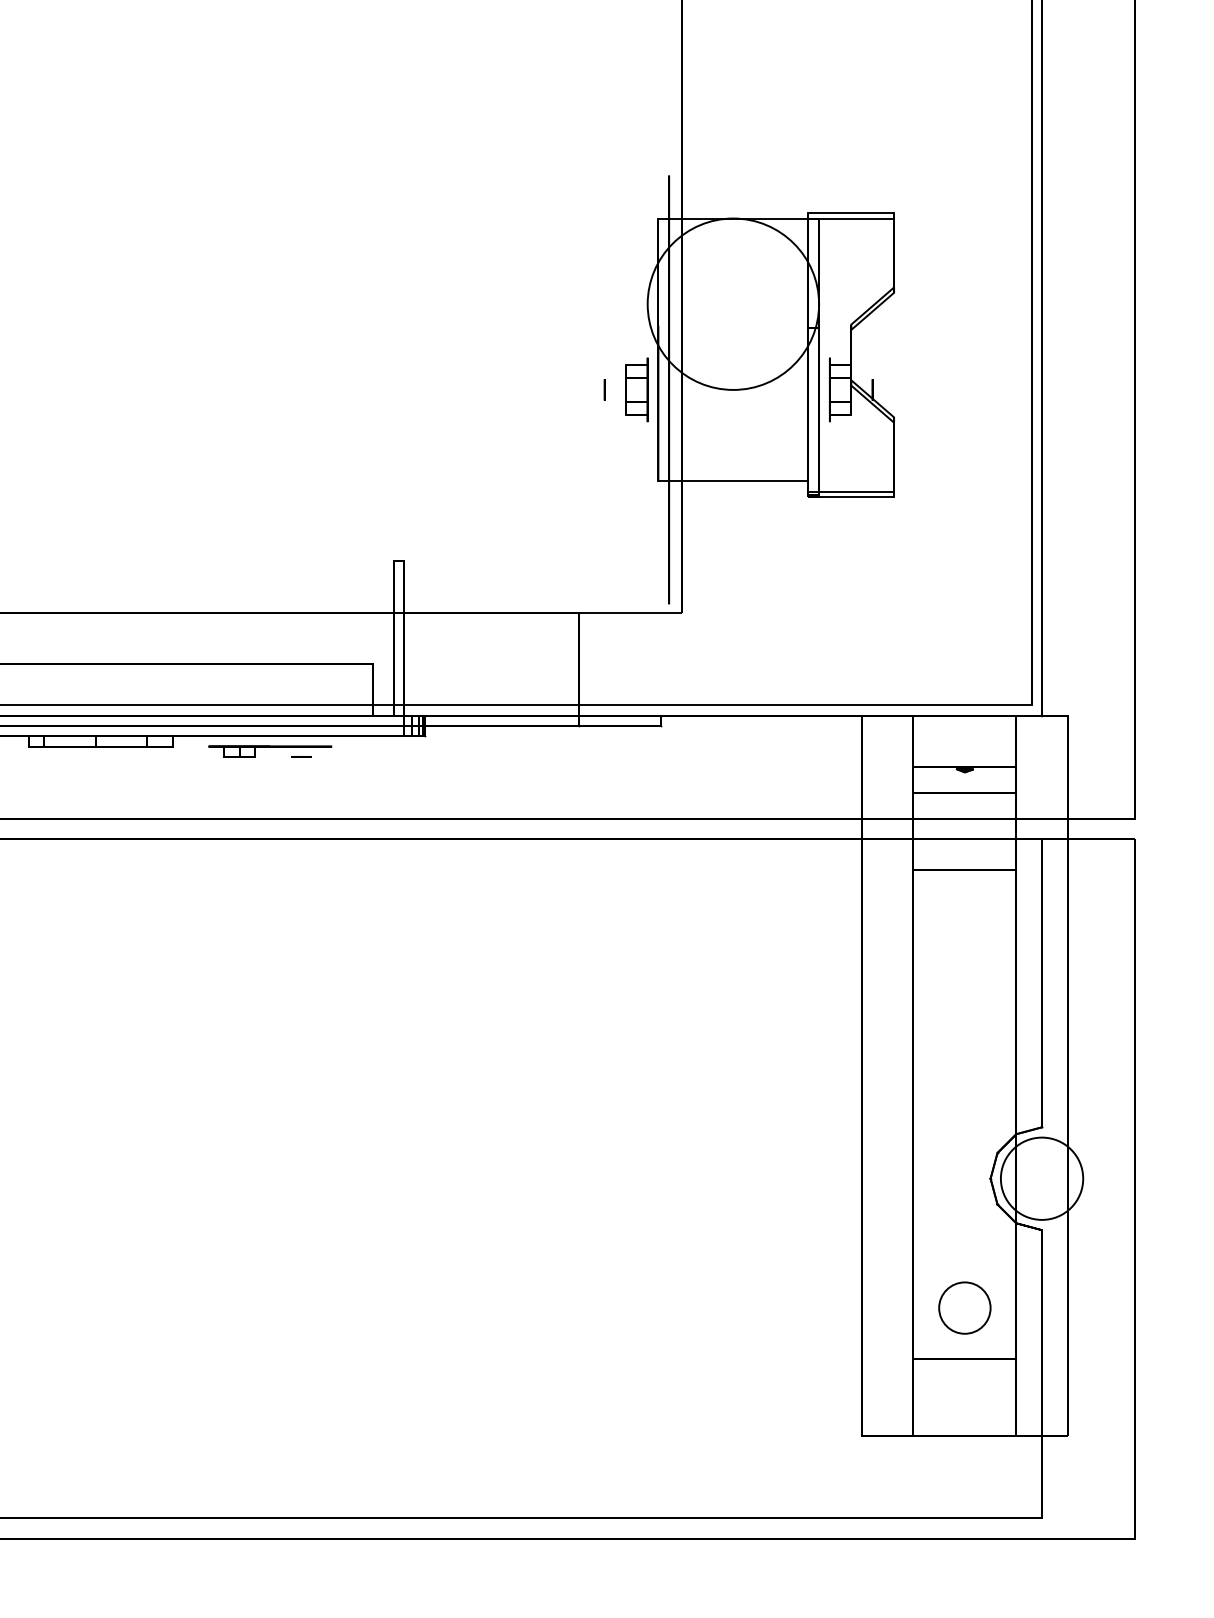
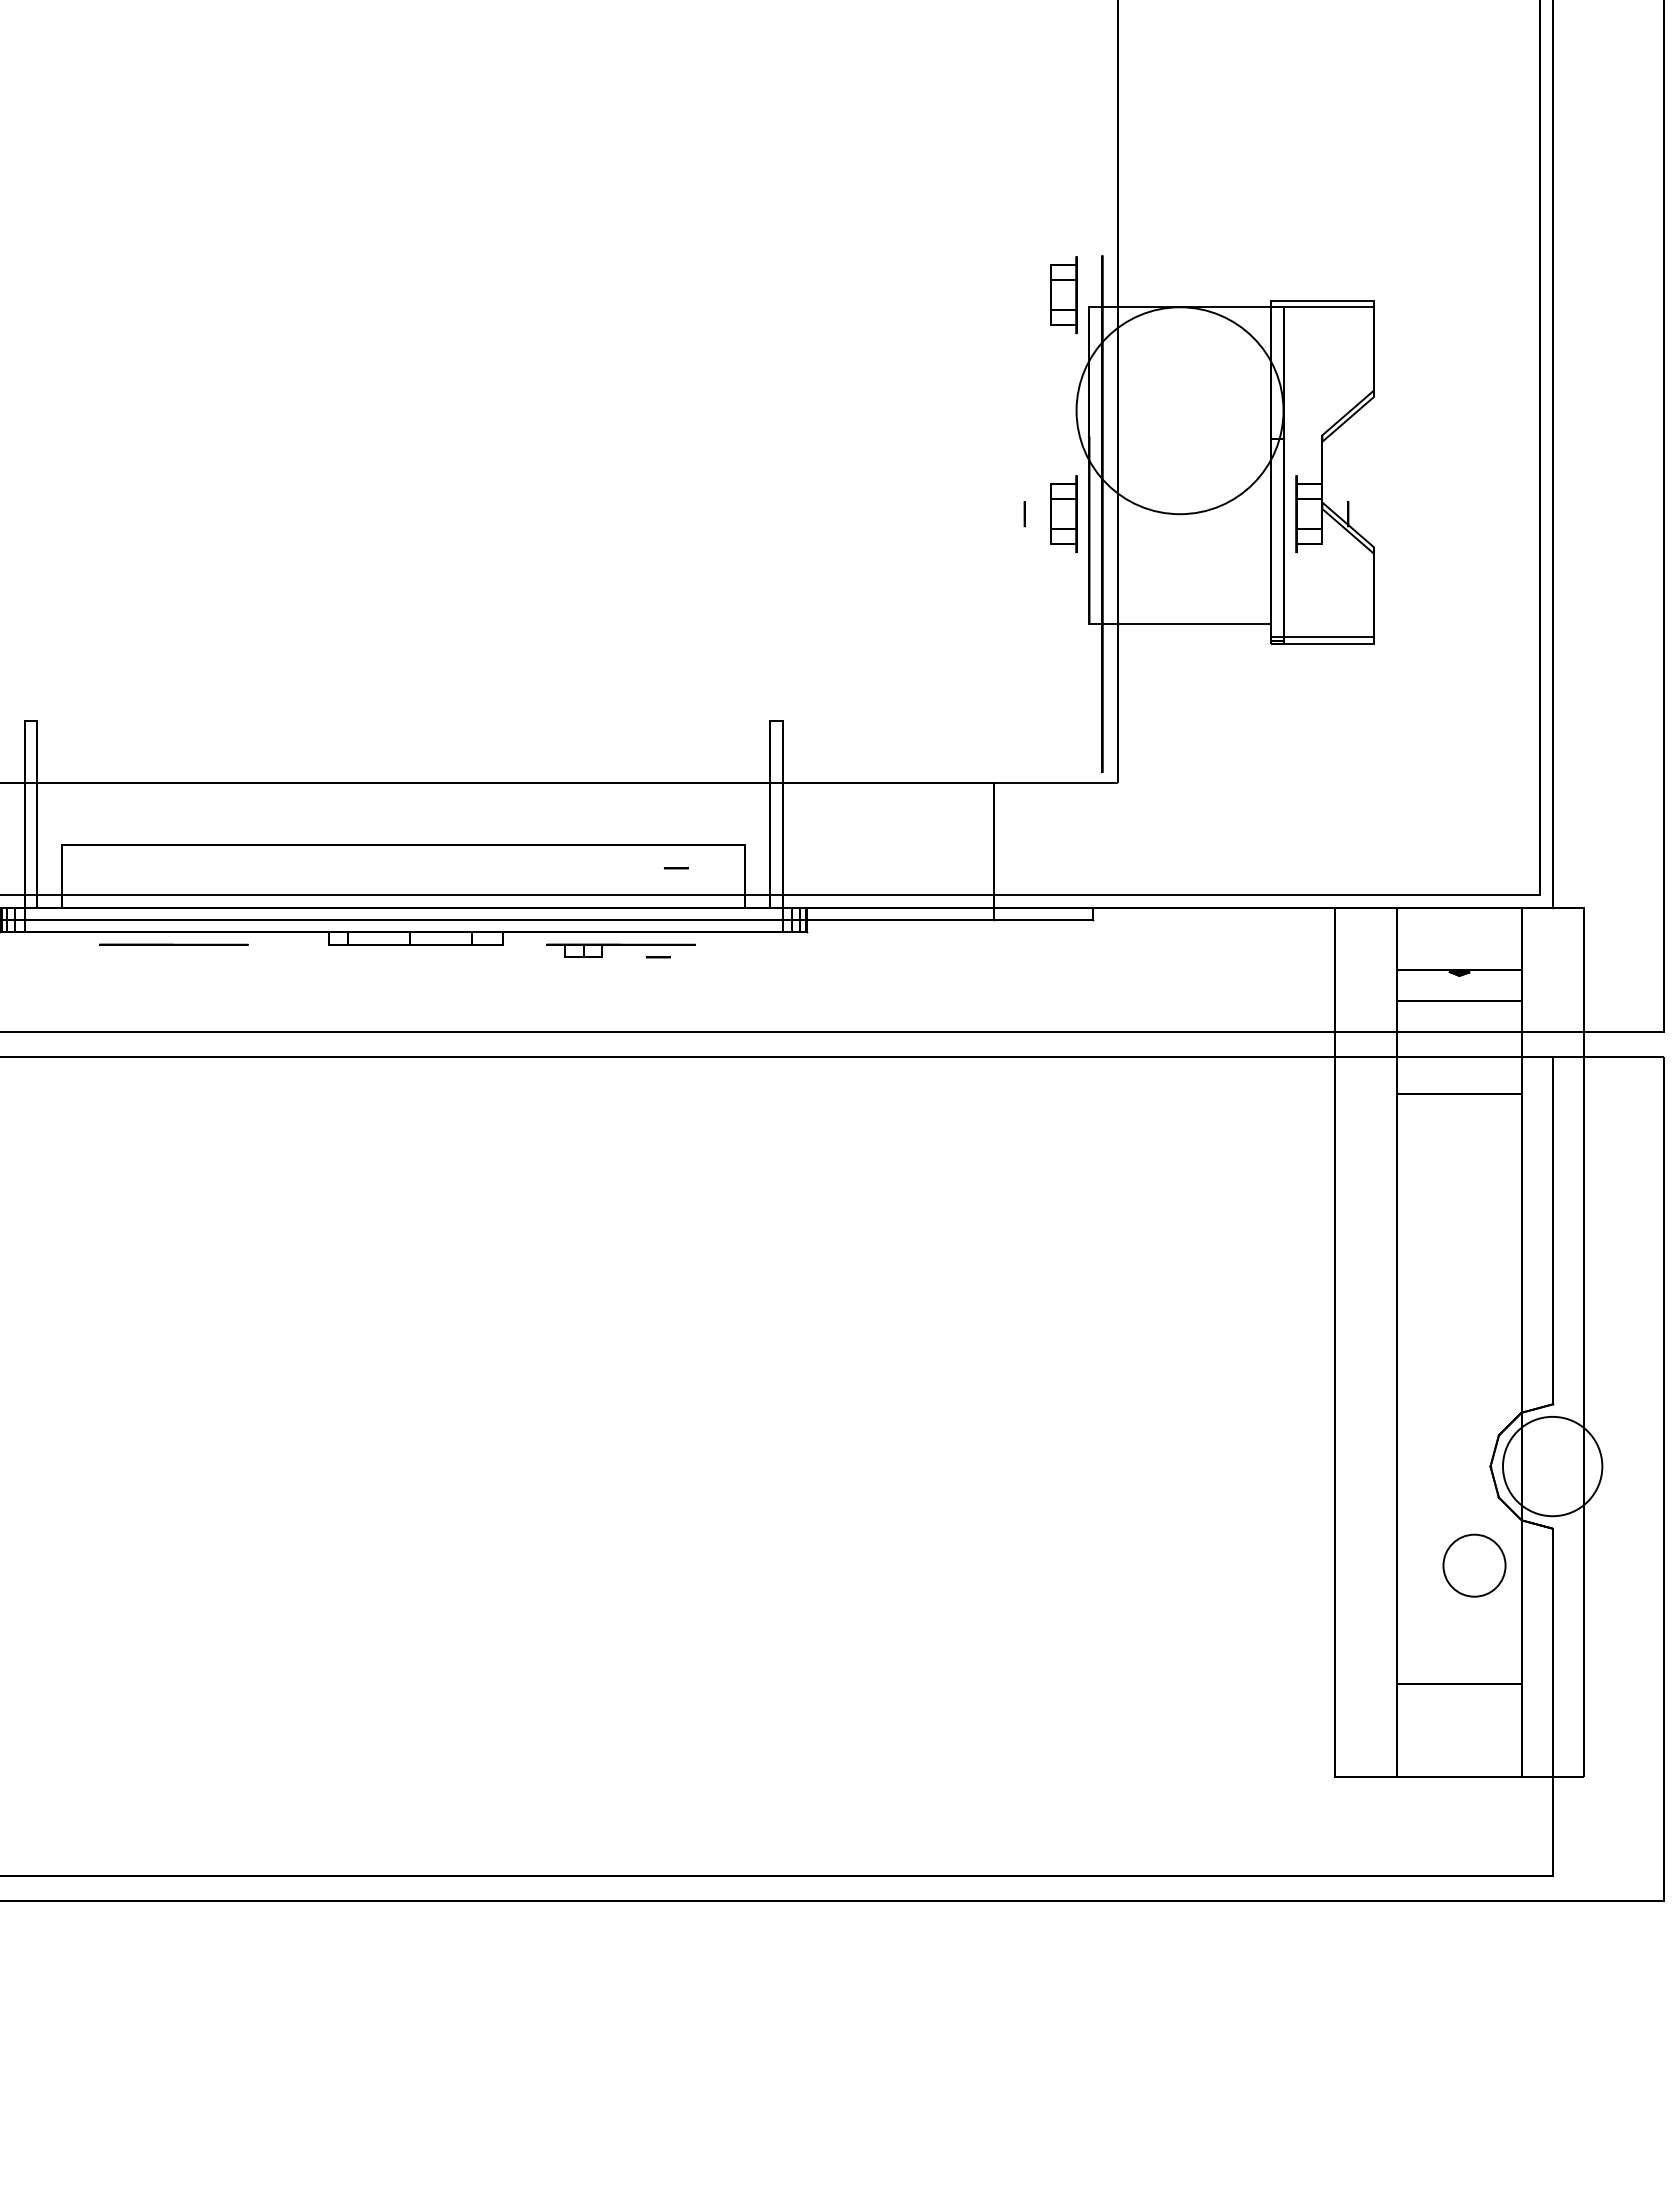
part: (636, 208) -> (1063, 295), added
circle: (315, 683) -> (675, 868), added
circle: (964, 1307) -> (1474, 1565), moved

